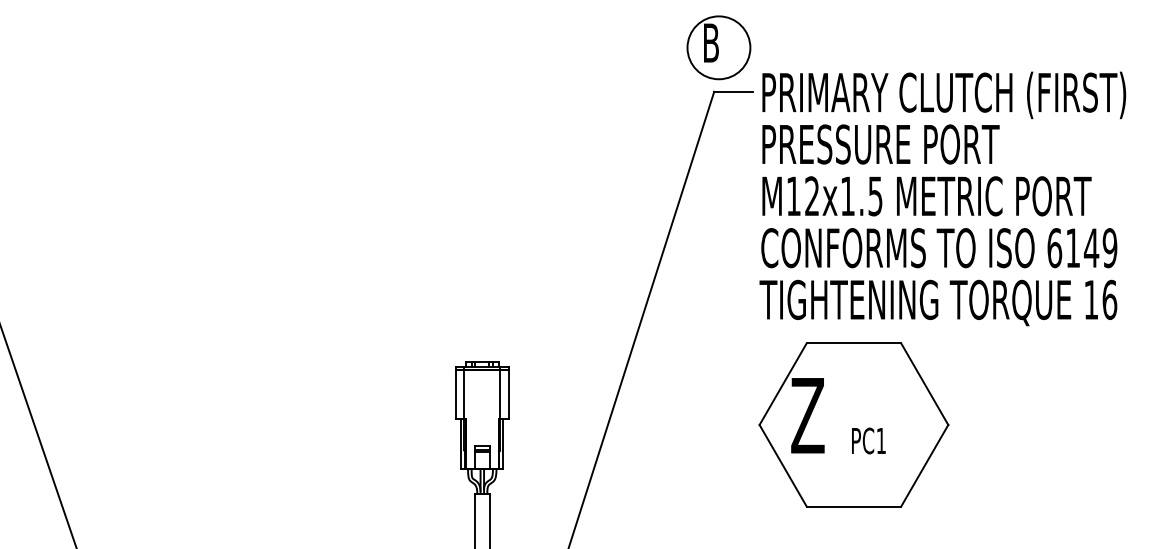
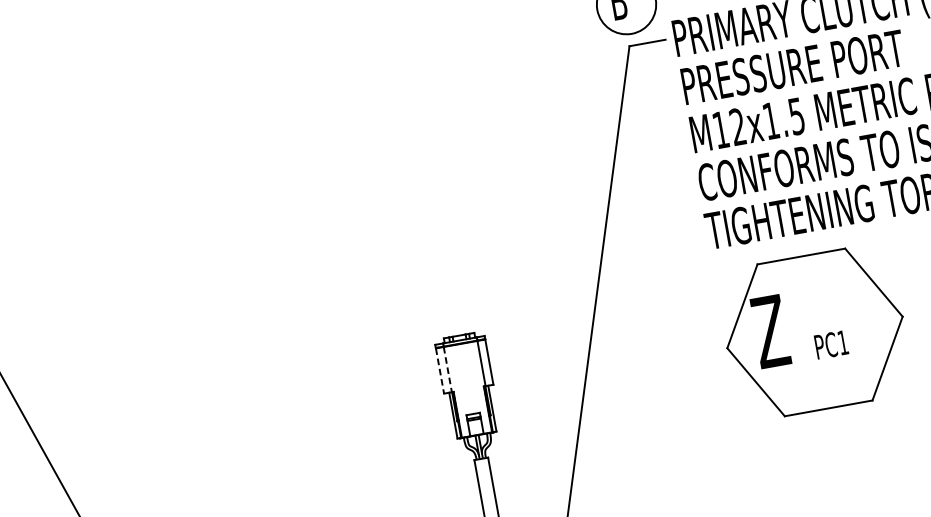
line: (455, 395) -> (439, 371), solid -> dashed
line: (464, 395) -> (448, 370), solid -> dashed

